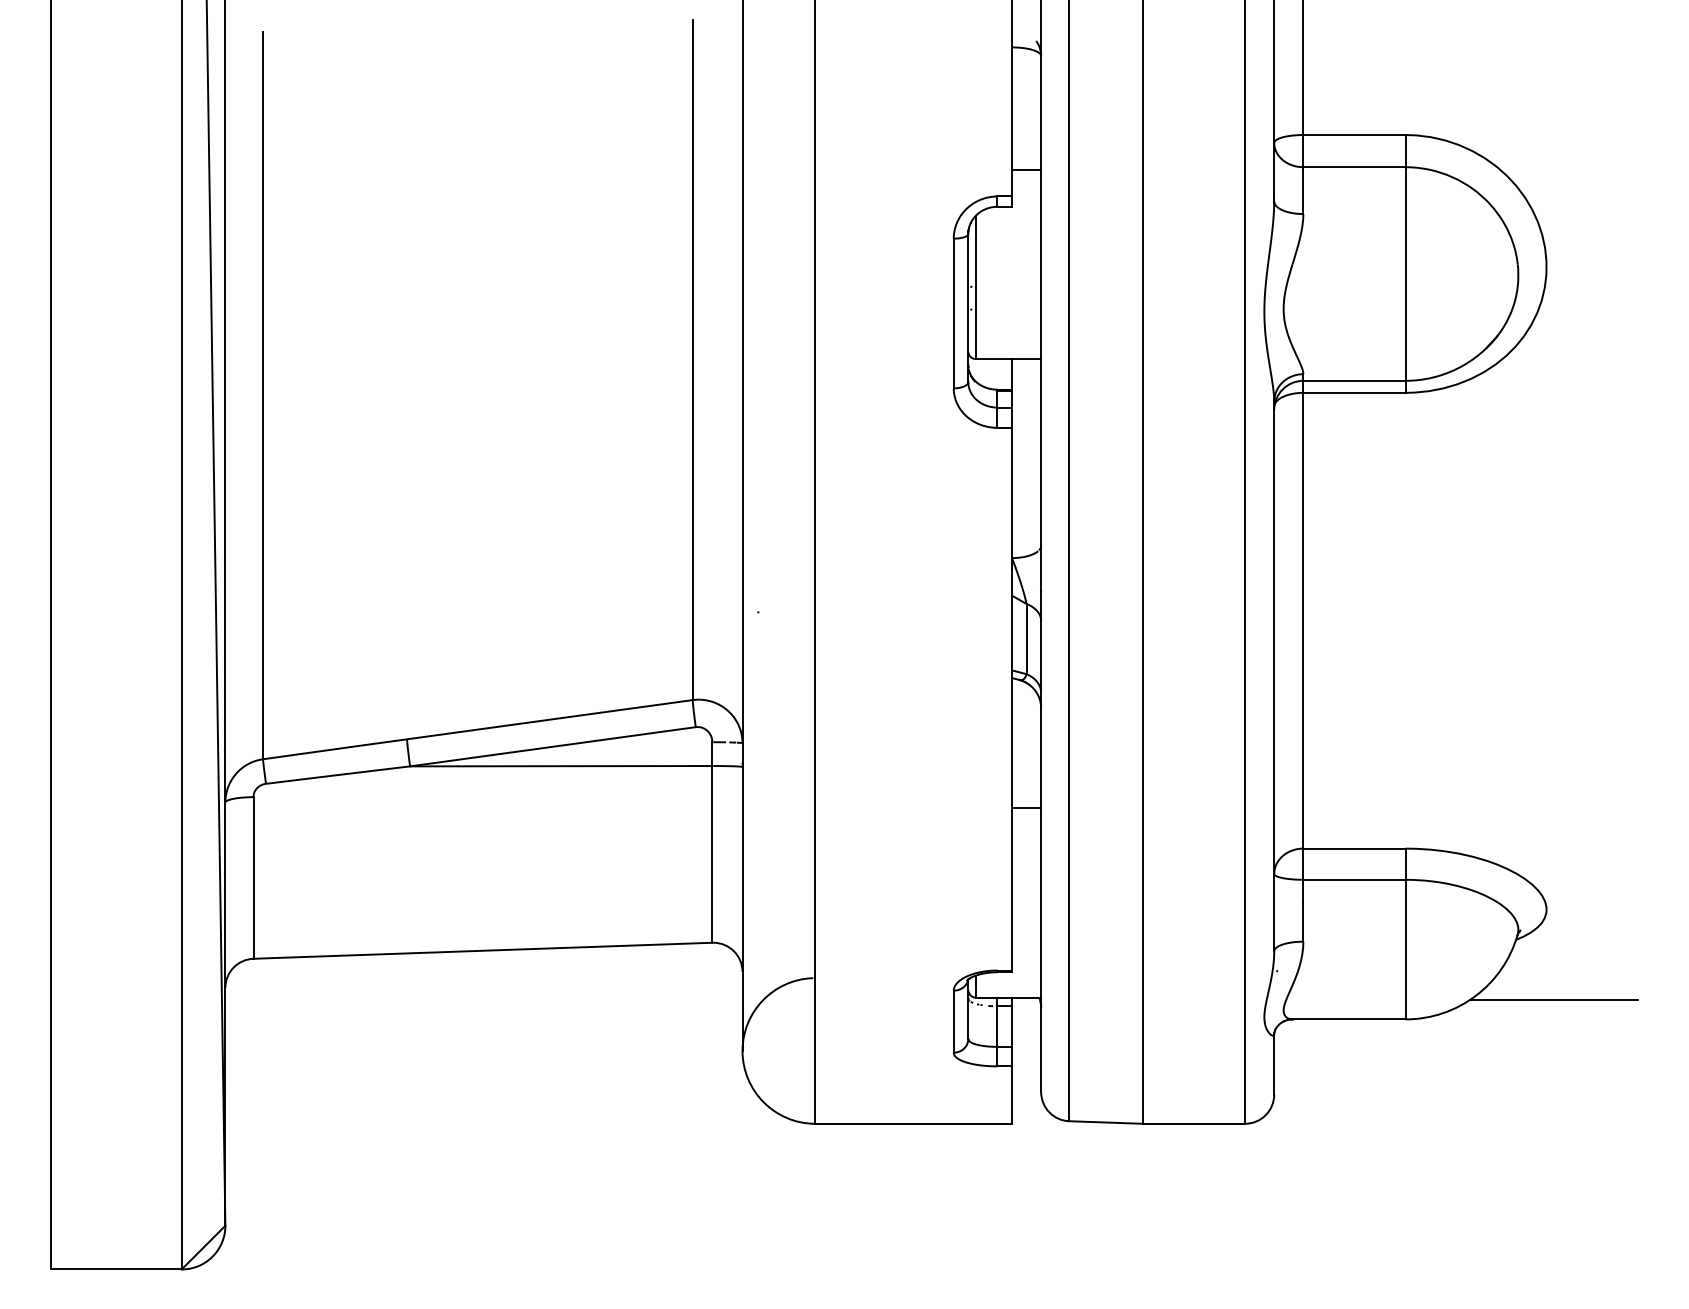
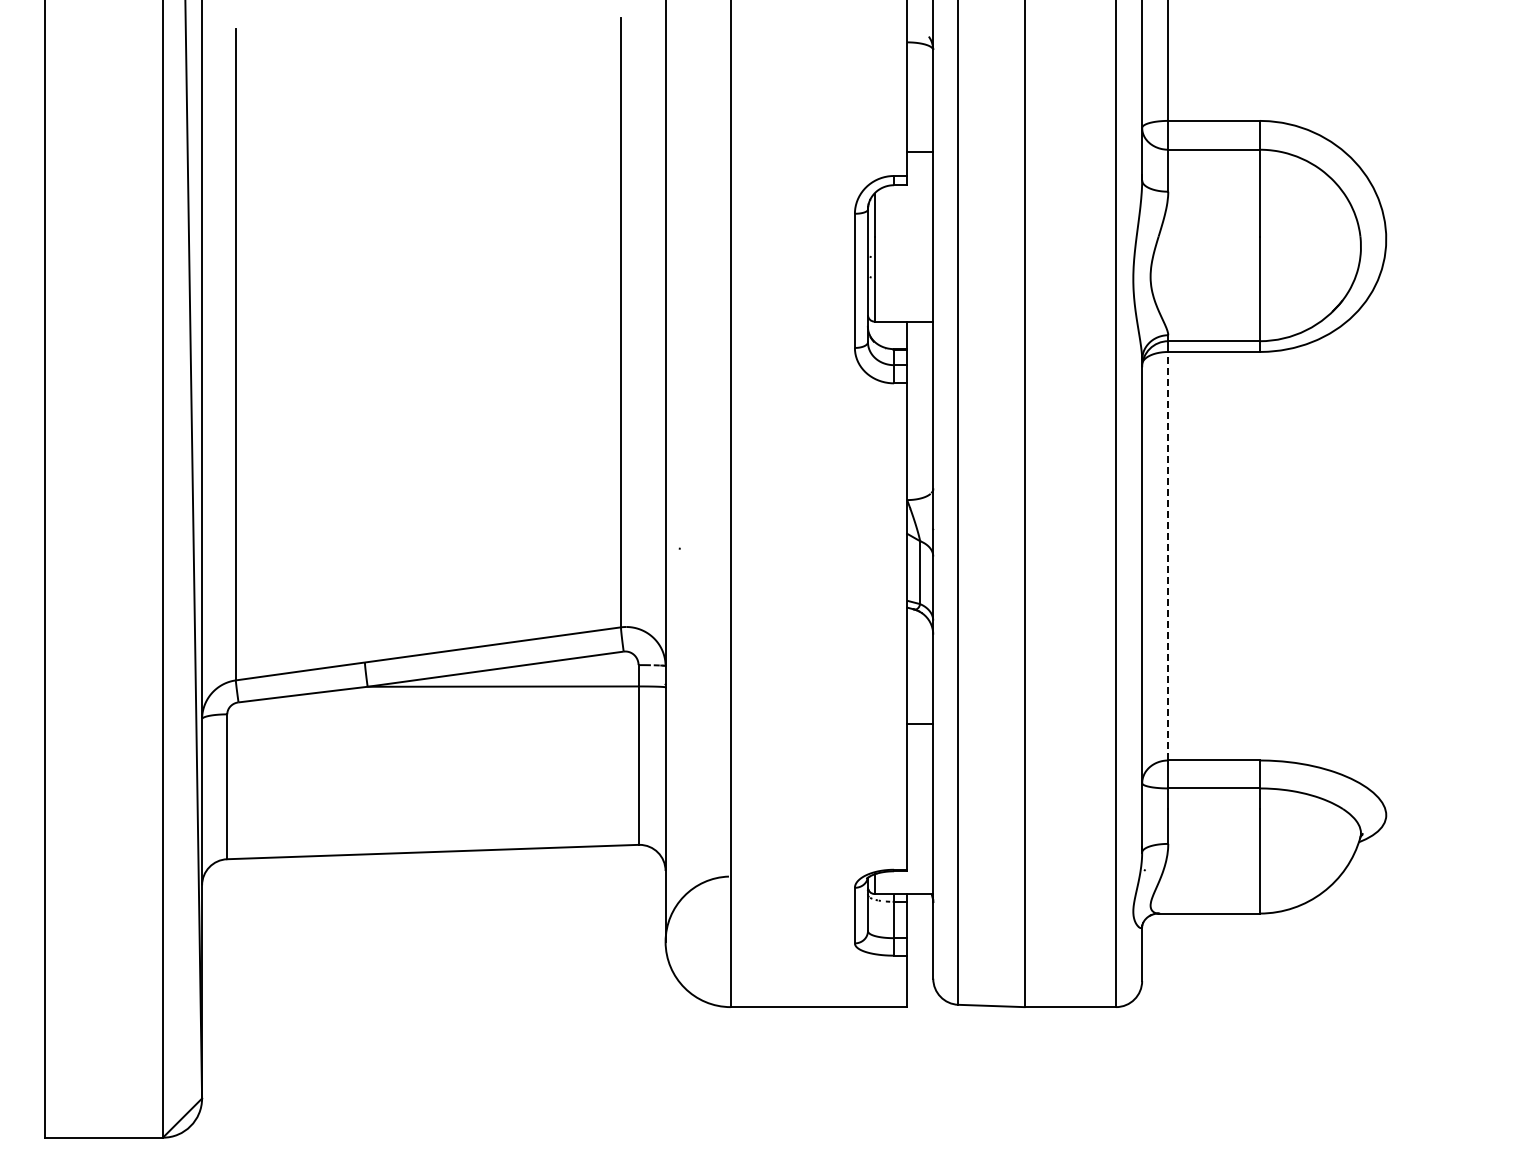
line: (1303, 619) -> (1168, 555), solid -> dashed
line: (1553, 1000) -> (1392, 896), removed

